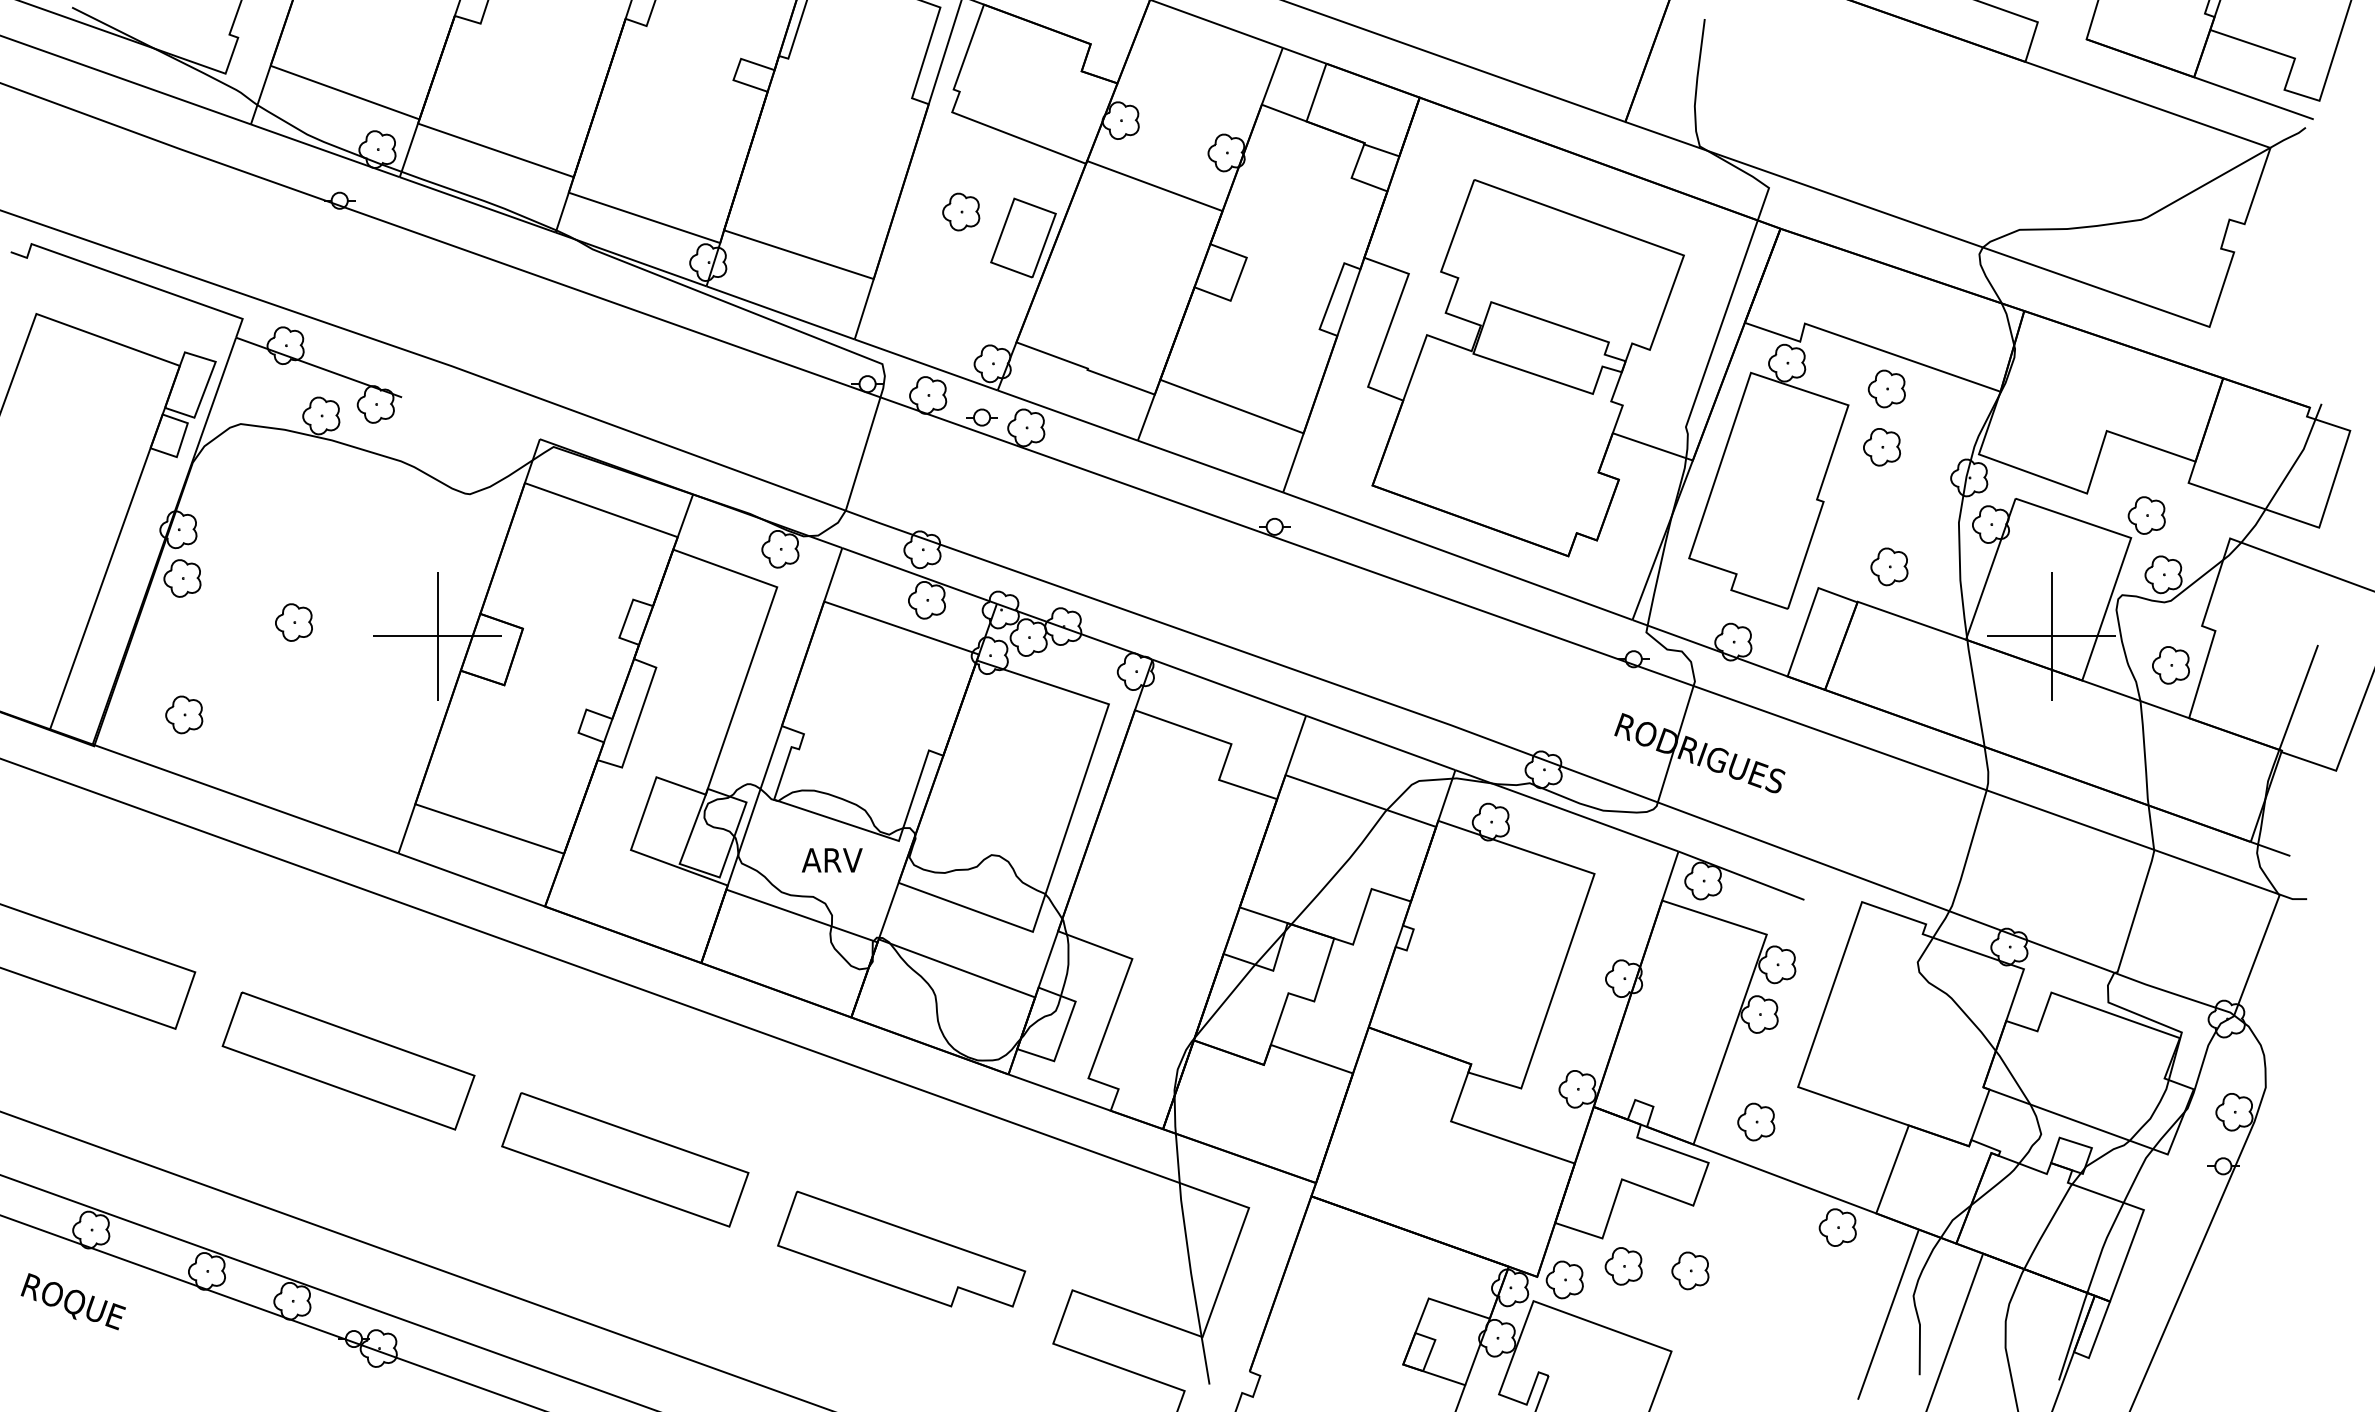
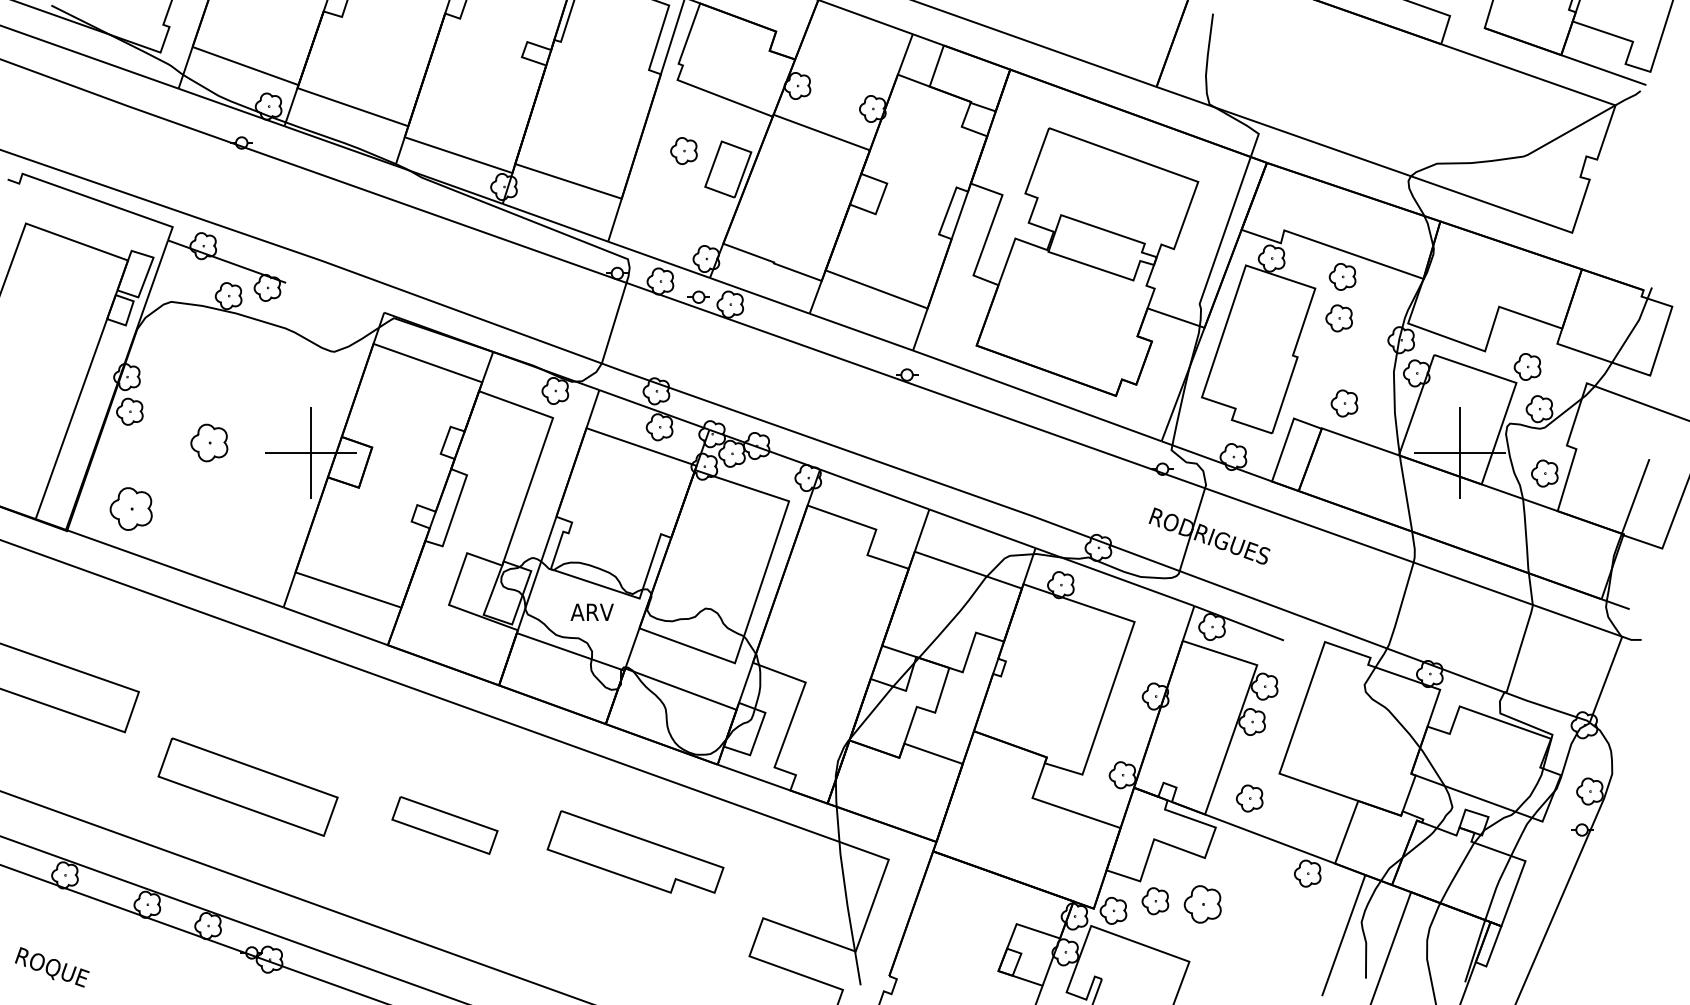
part: (292, 623) -> (208, 443), size x1.4
part: (183, 714) -> (130, 508), size x1.6
part: (347, 1060) -> (247, 786), moved
part: (624, 1159) -> (444, 825), size x0.6
part: (901, 1248) -> (635, 851), moved
part: (1689, 1270) -> (1202, 904), size x1.4
text: (73, 1301) -> (52, 967), moved

